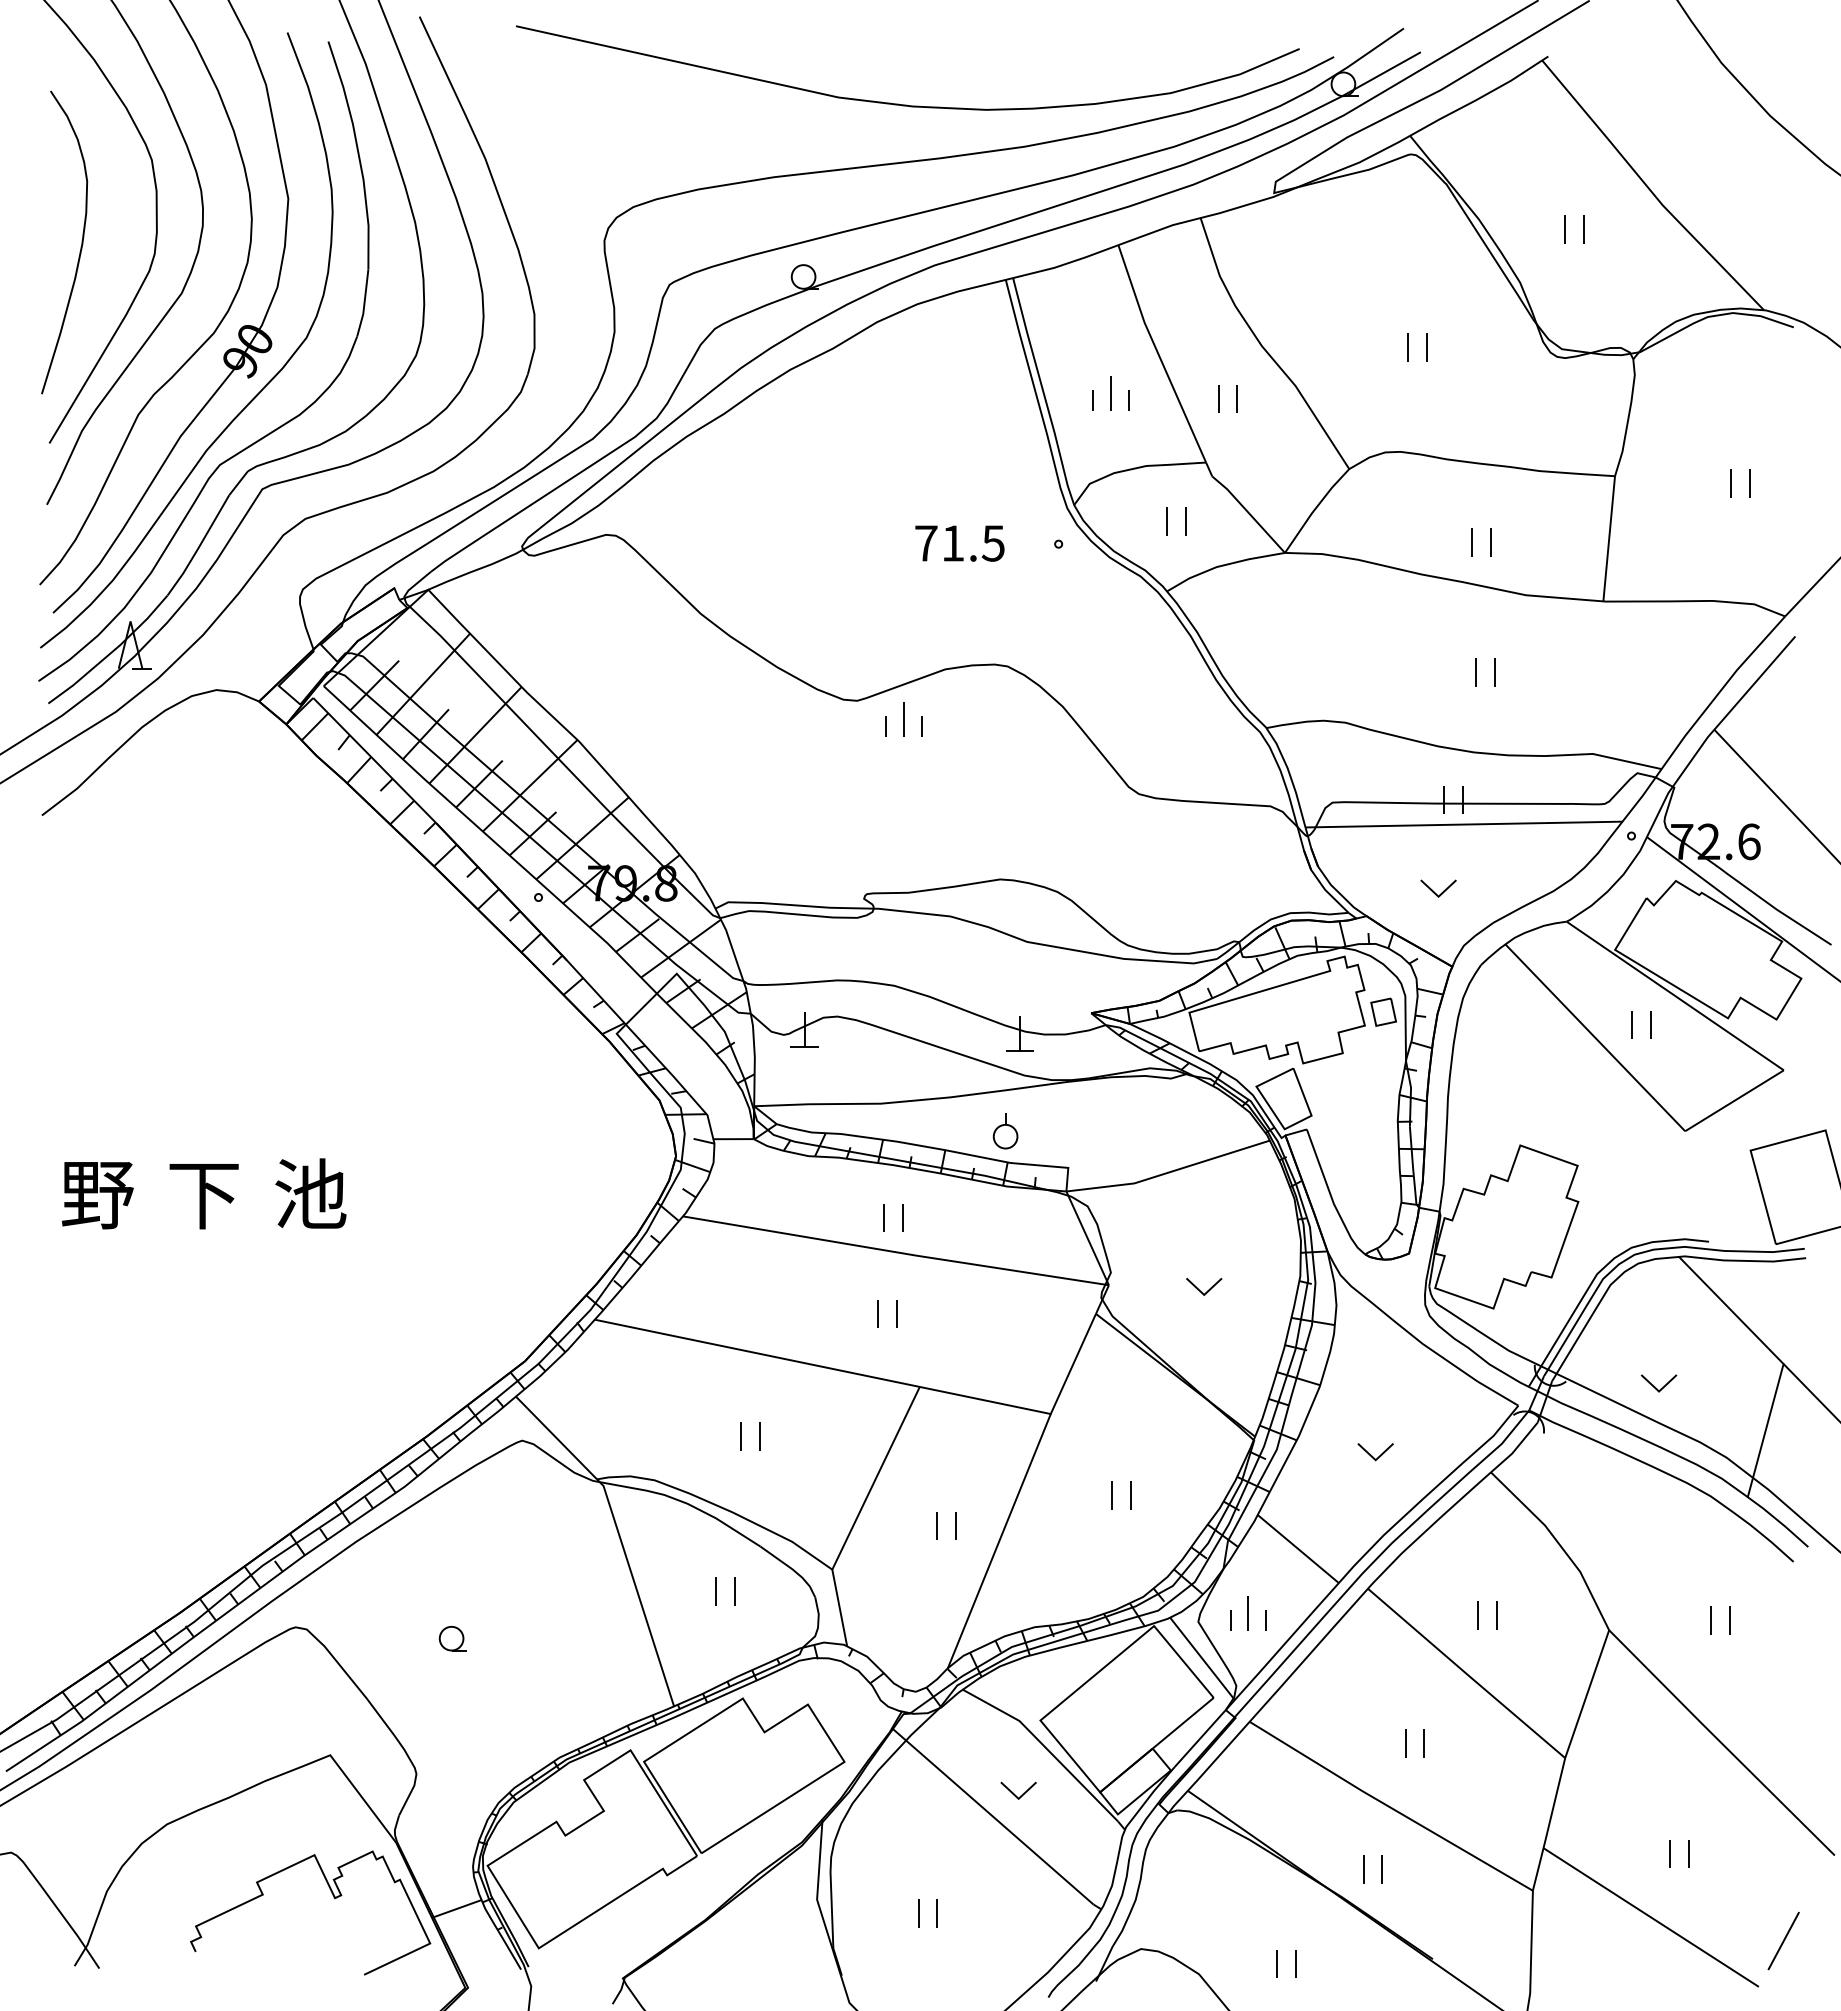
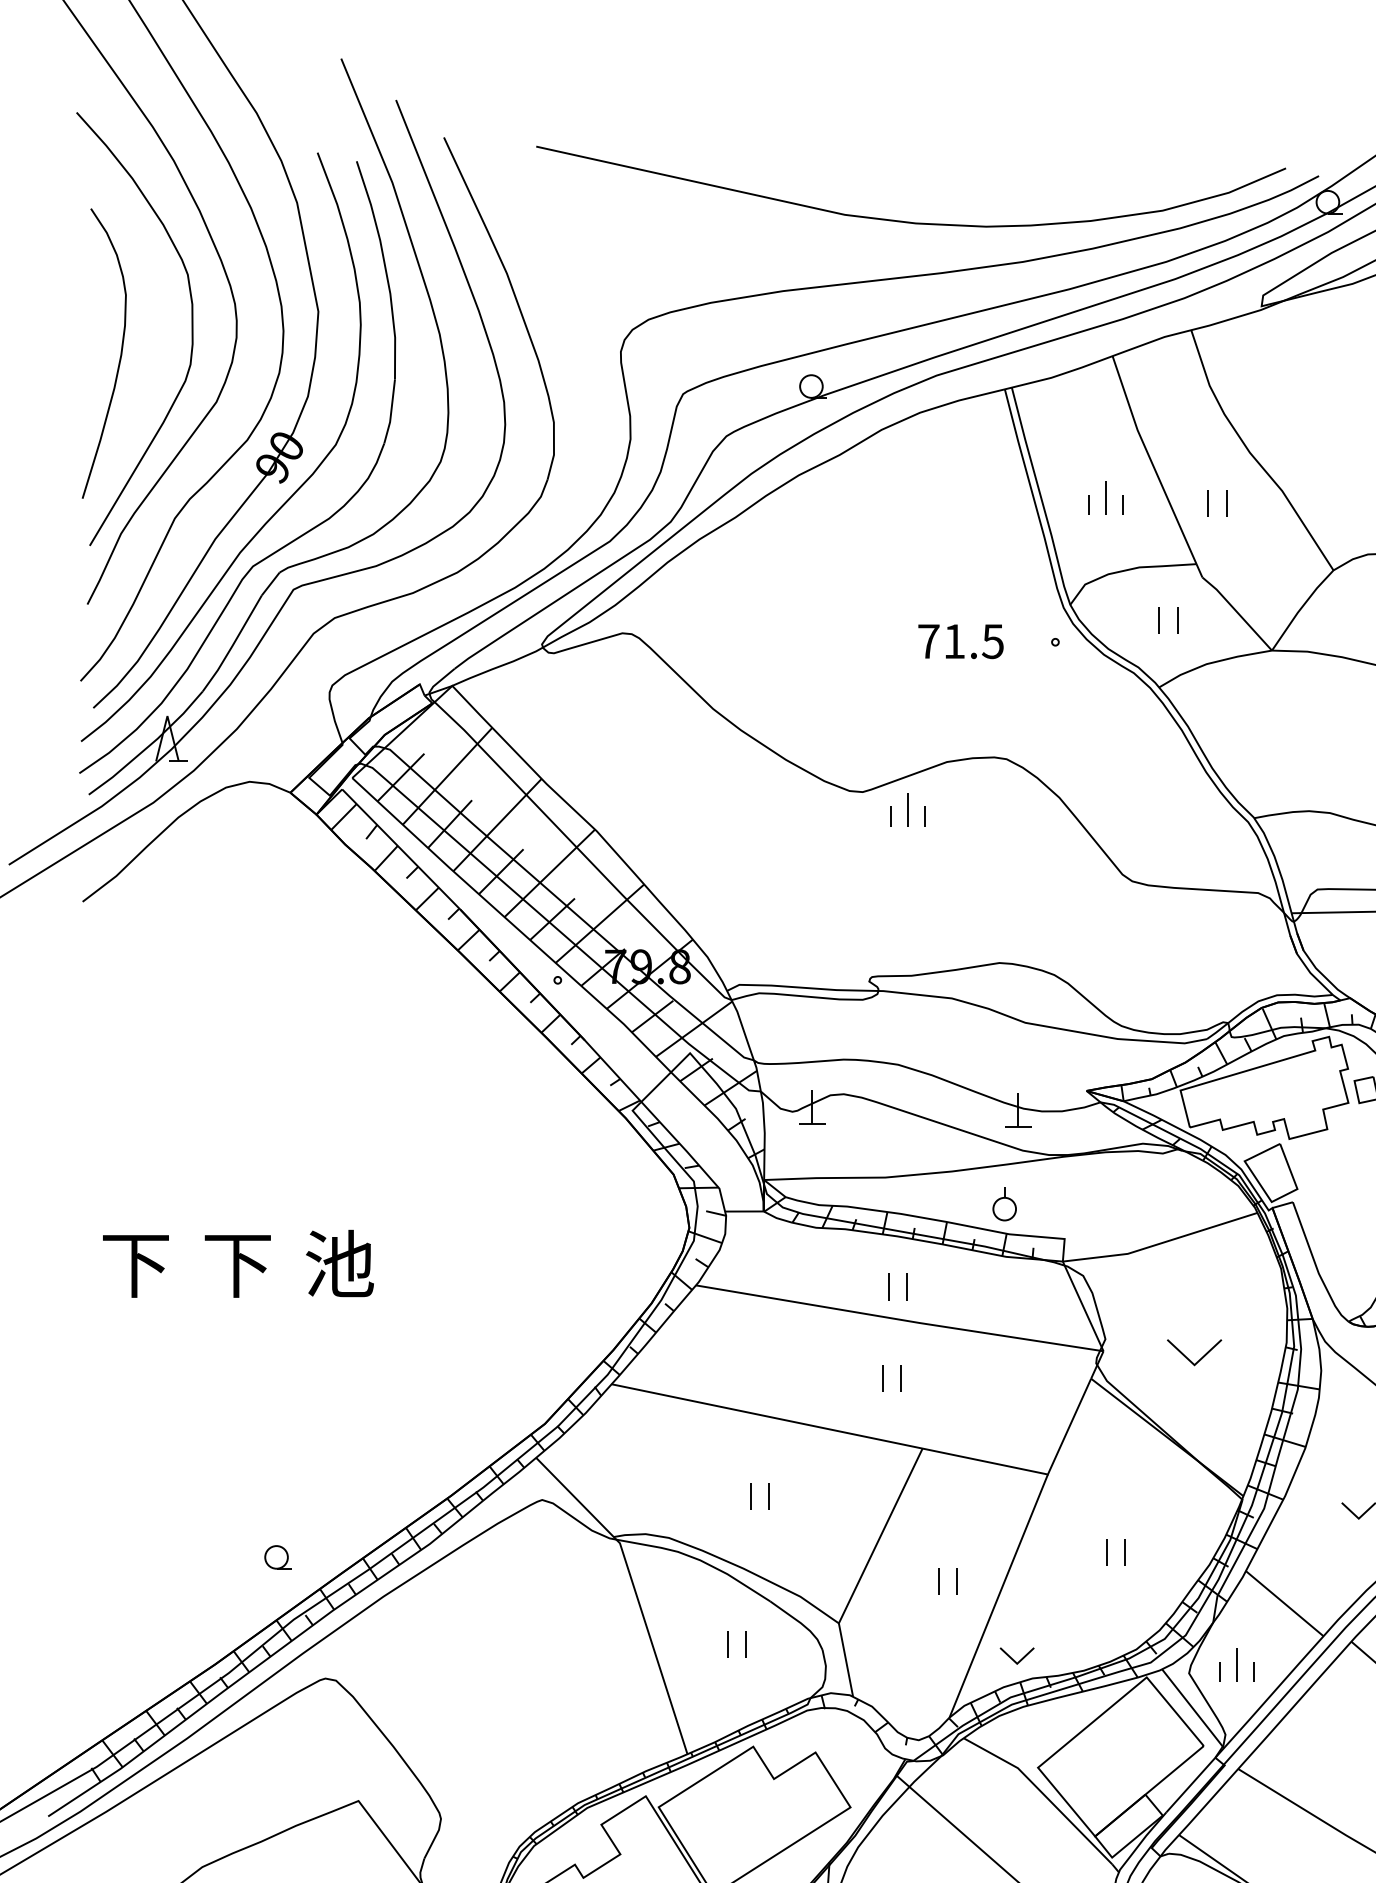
text: (97, 1195) -> (135, 1265), 野 -> 下
part: (1204, 1286) -> (1194, 1352), size x1.6
part: (452, 1638) -> (277, 1557), moved
part: (1018, 1790) -> (1017, 1655), moved

